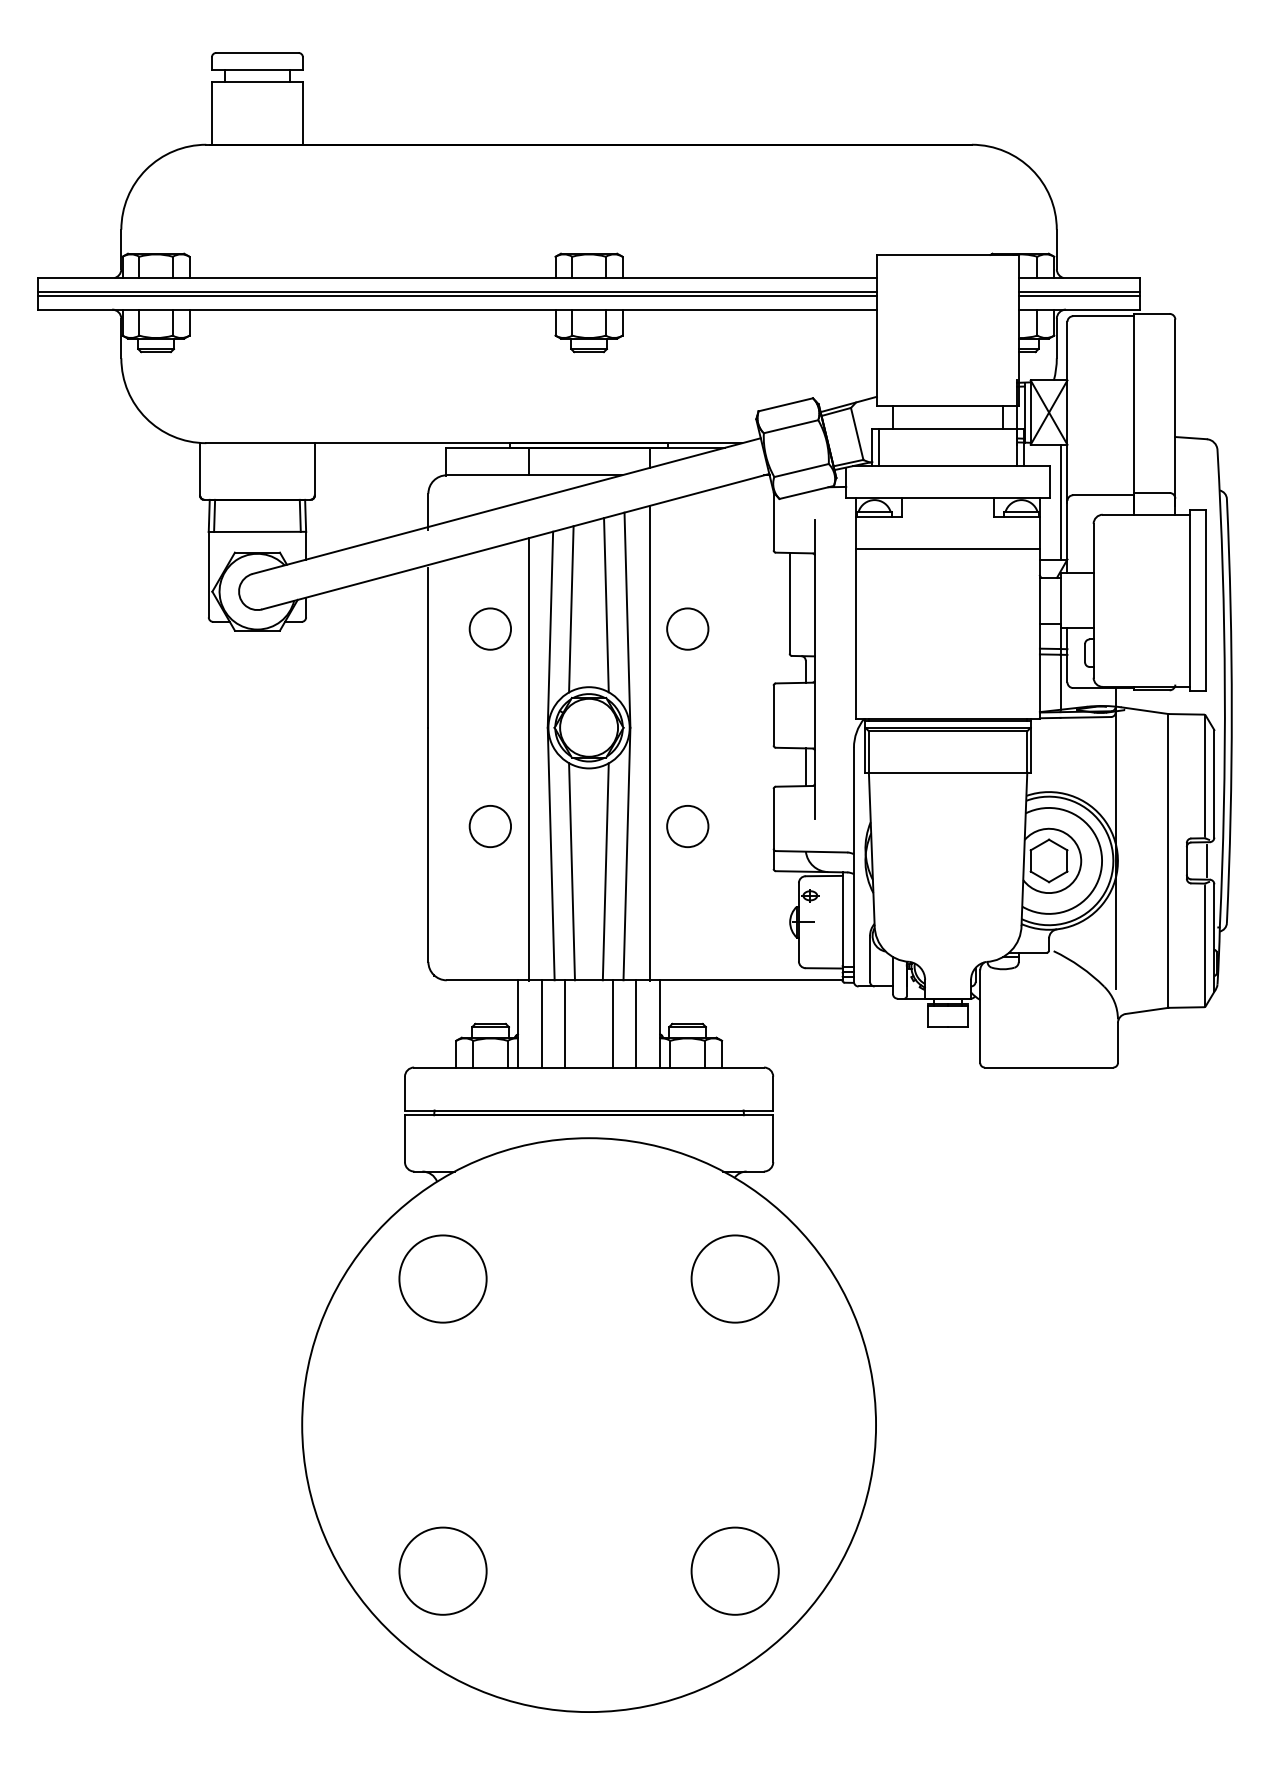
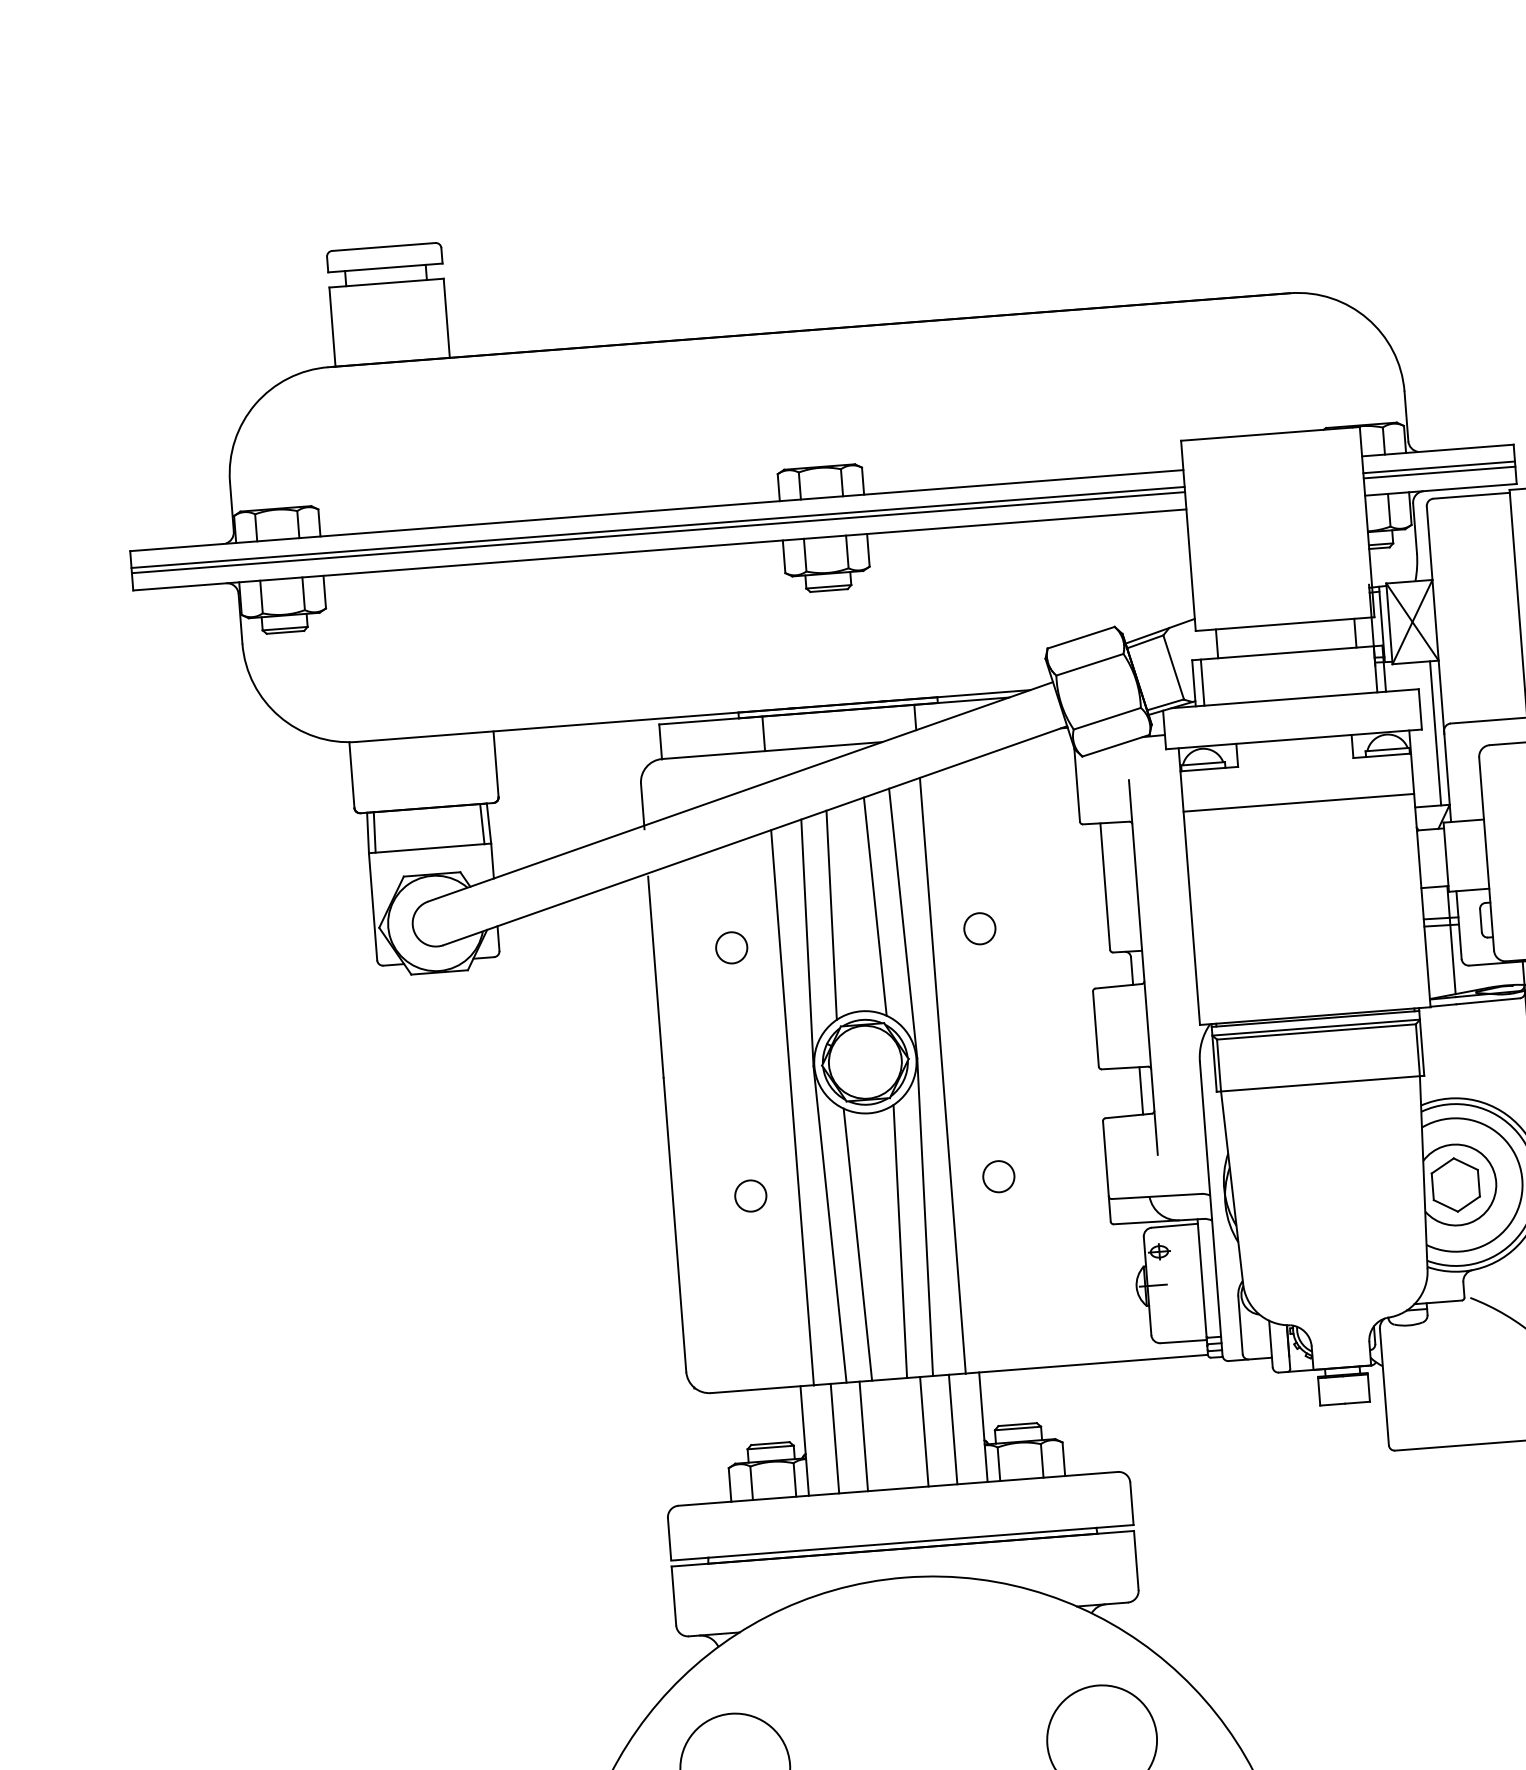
circle: (489, 628) -> (730, 947), size x0.6
circle: (687, 628) -> (979, 928), size x0.6
circle: (489, 826) -> (749, 1195), size x0.6
circle: (687, 826) -> (998, 1176), size x0.6

